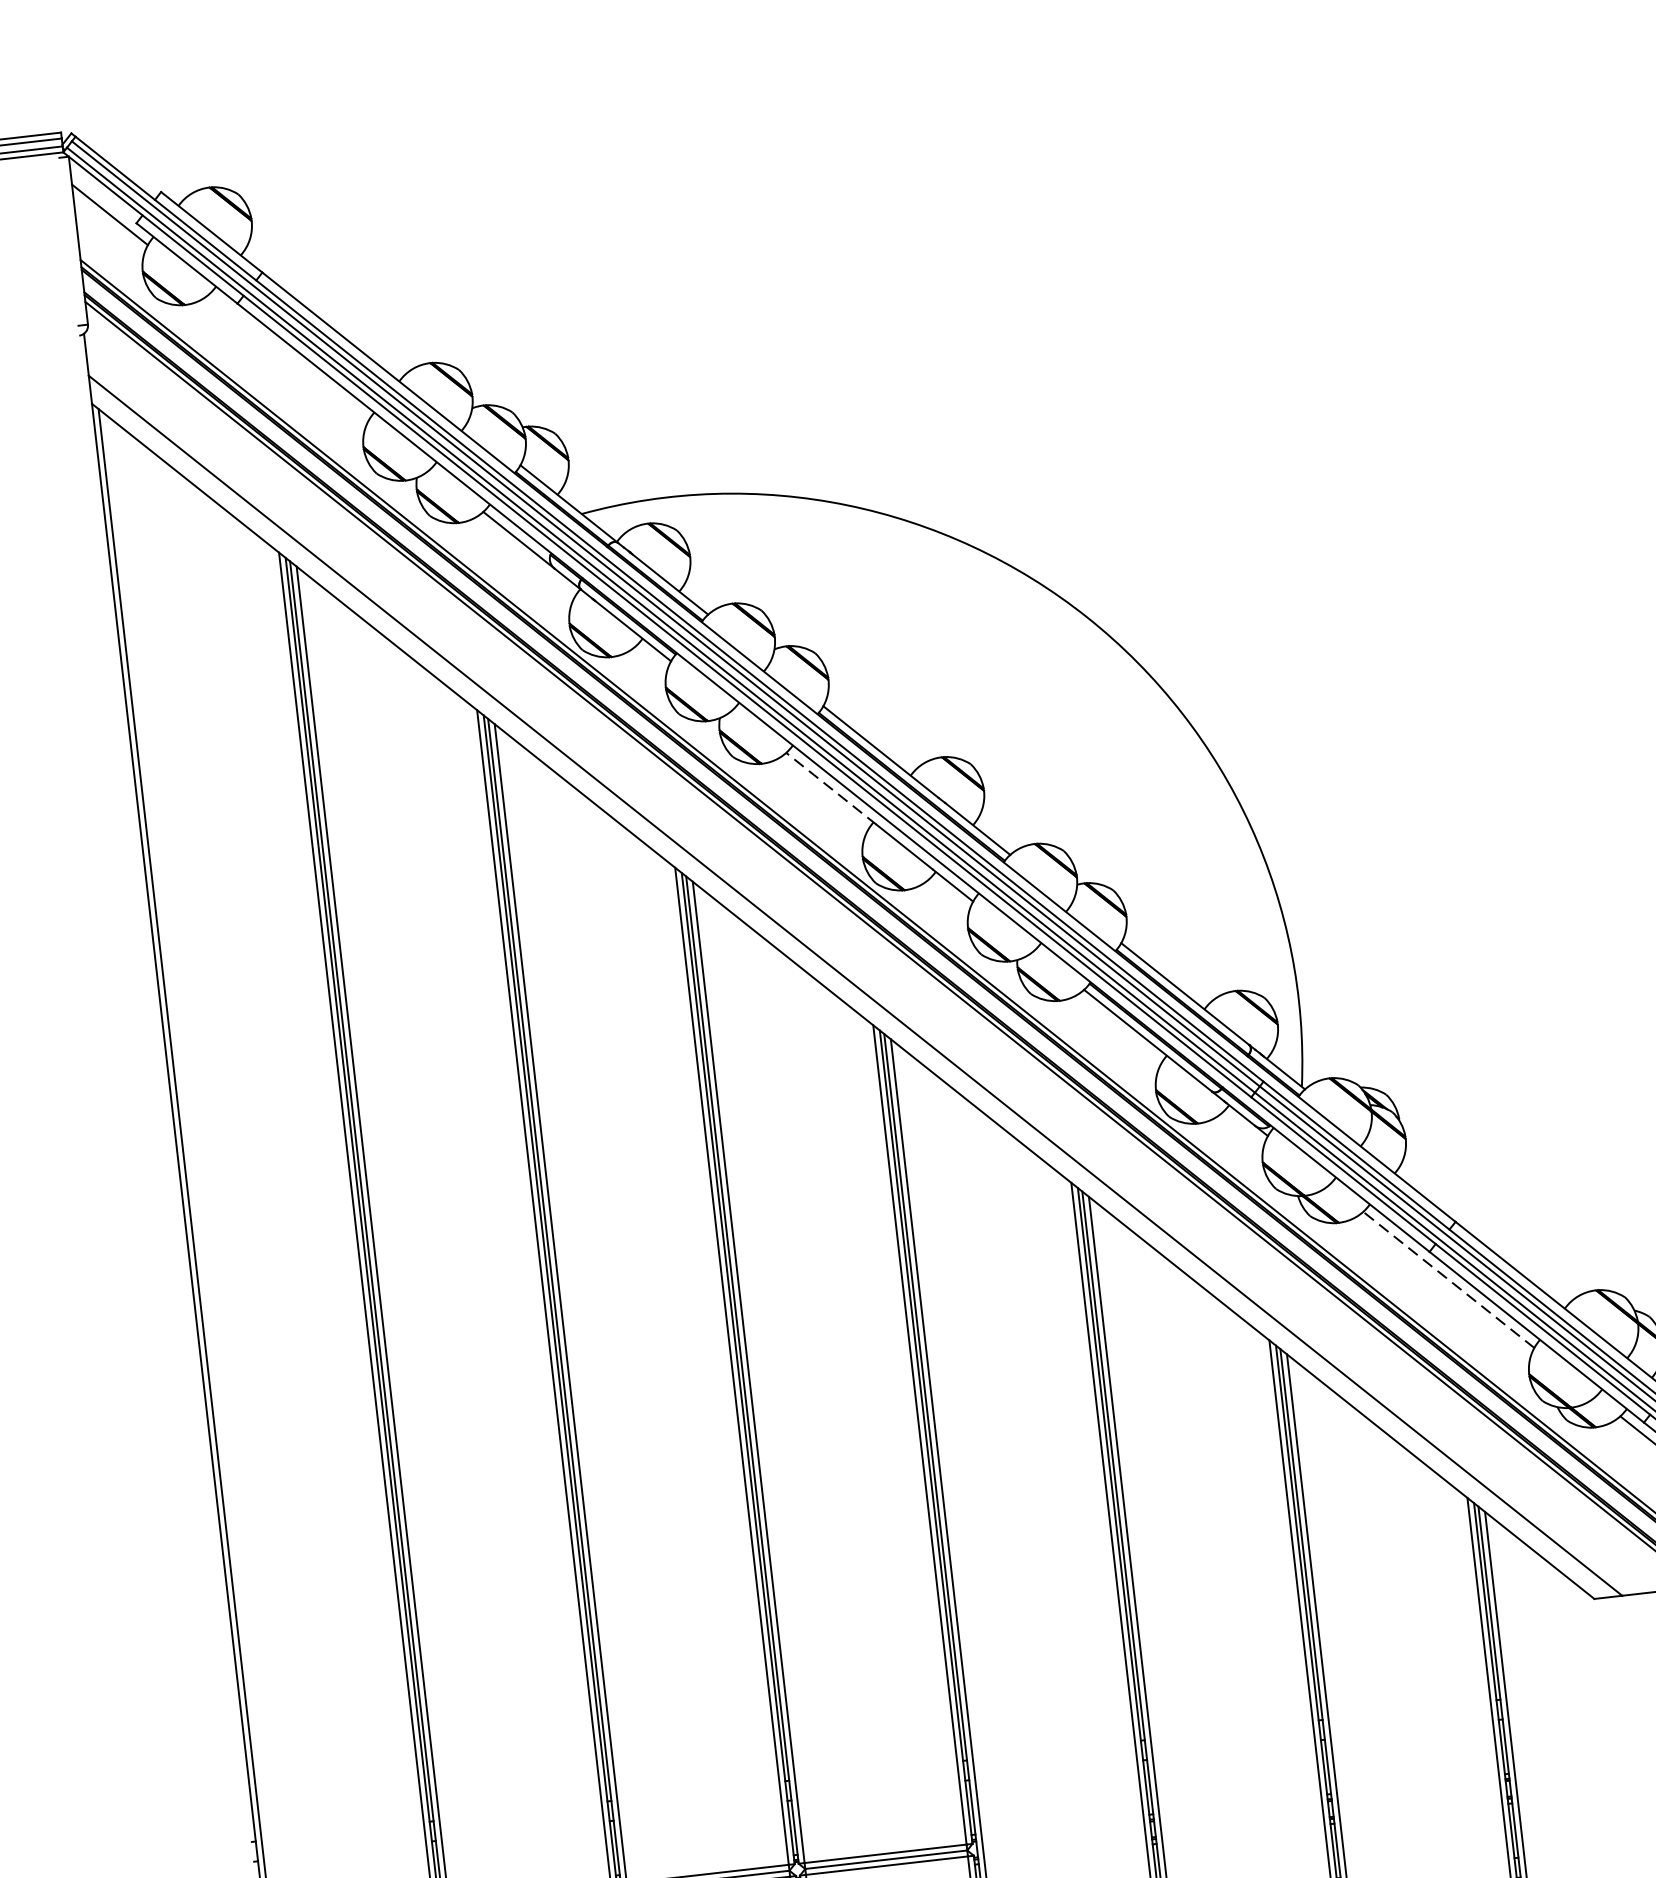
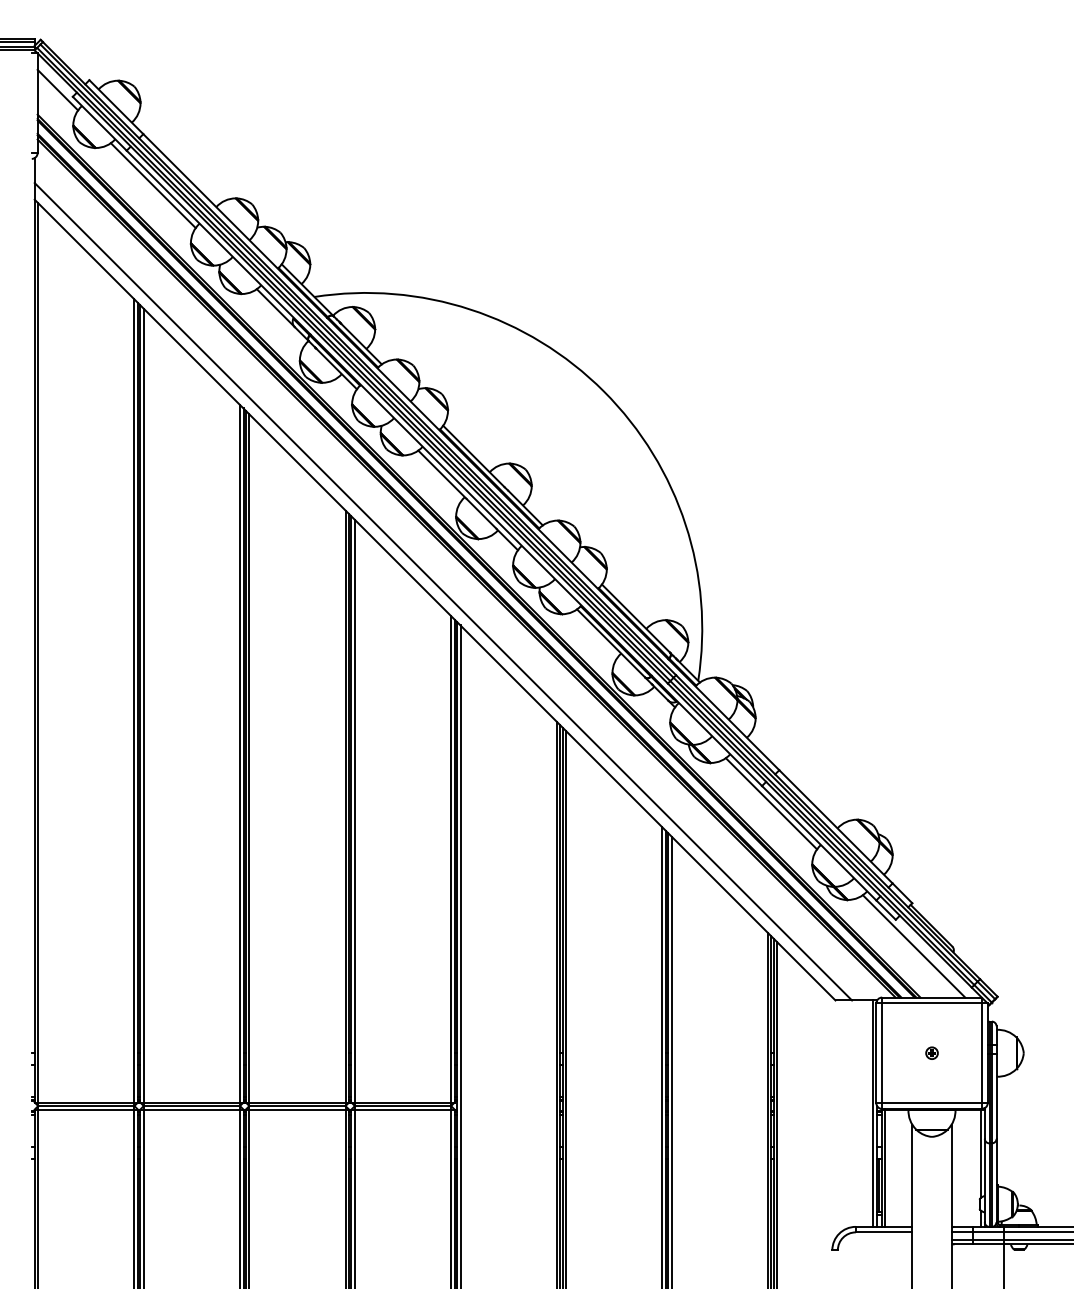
line: (287, 357) -> (152, 185), added
line: (831, 788) -> (442, 474), dashed -> solid
line: (1448, 1279) -> (771, 803), dashed -> solid

